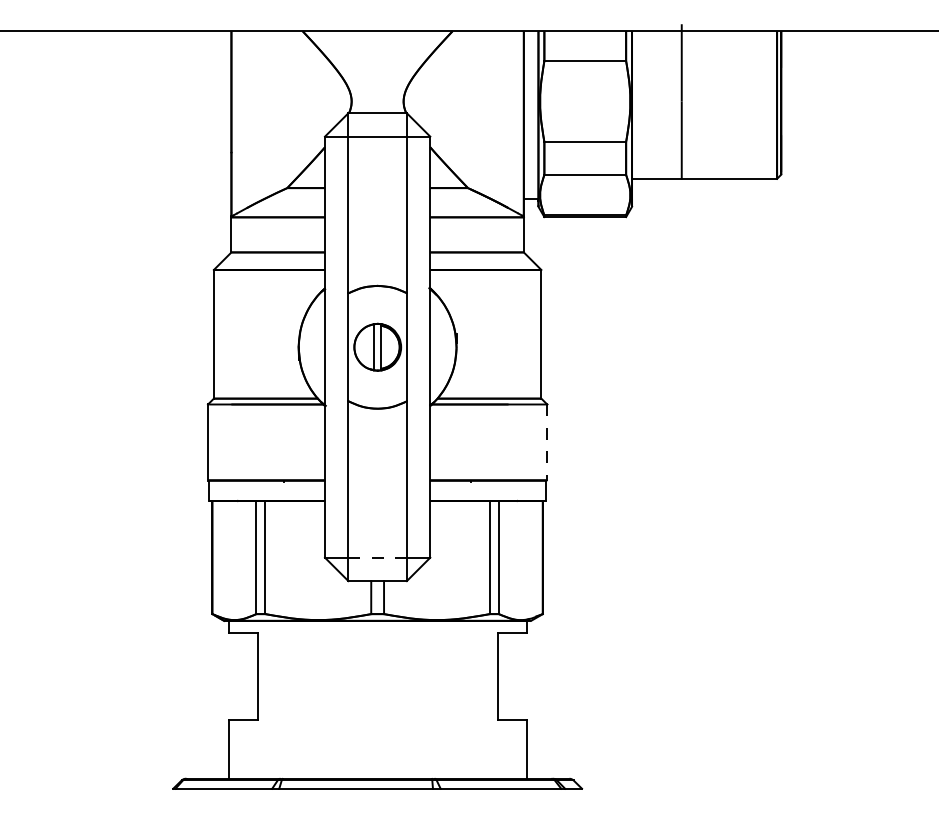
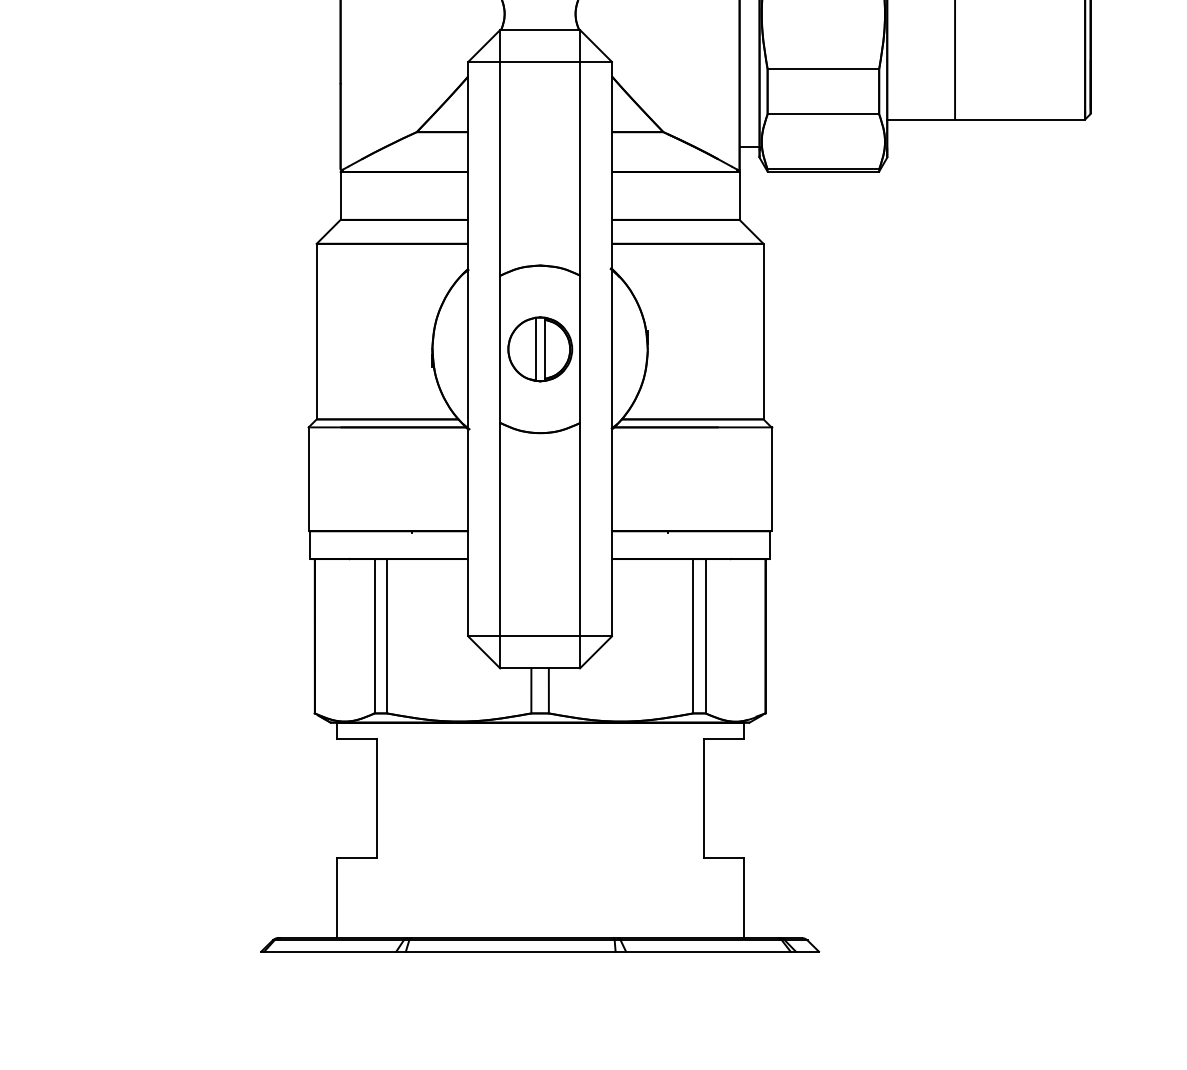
line: (547, 442) -> (771, 479), dashed -> solid
line: (377, 557) -> (539, 636), dashed -> solid

